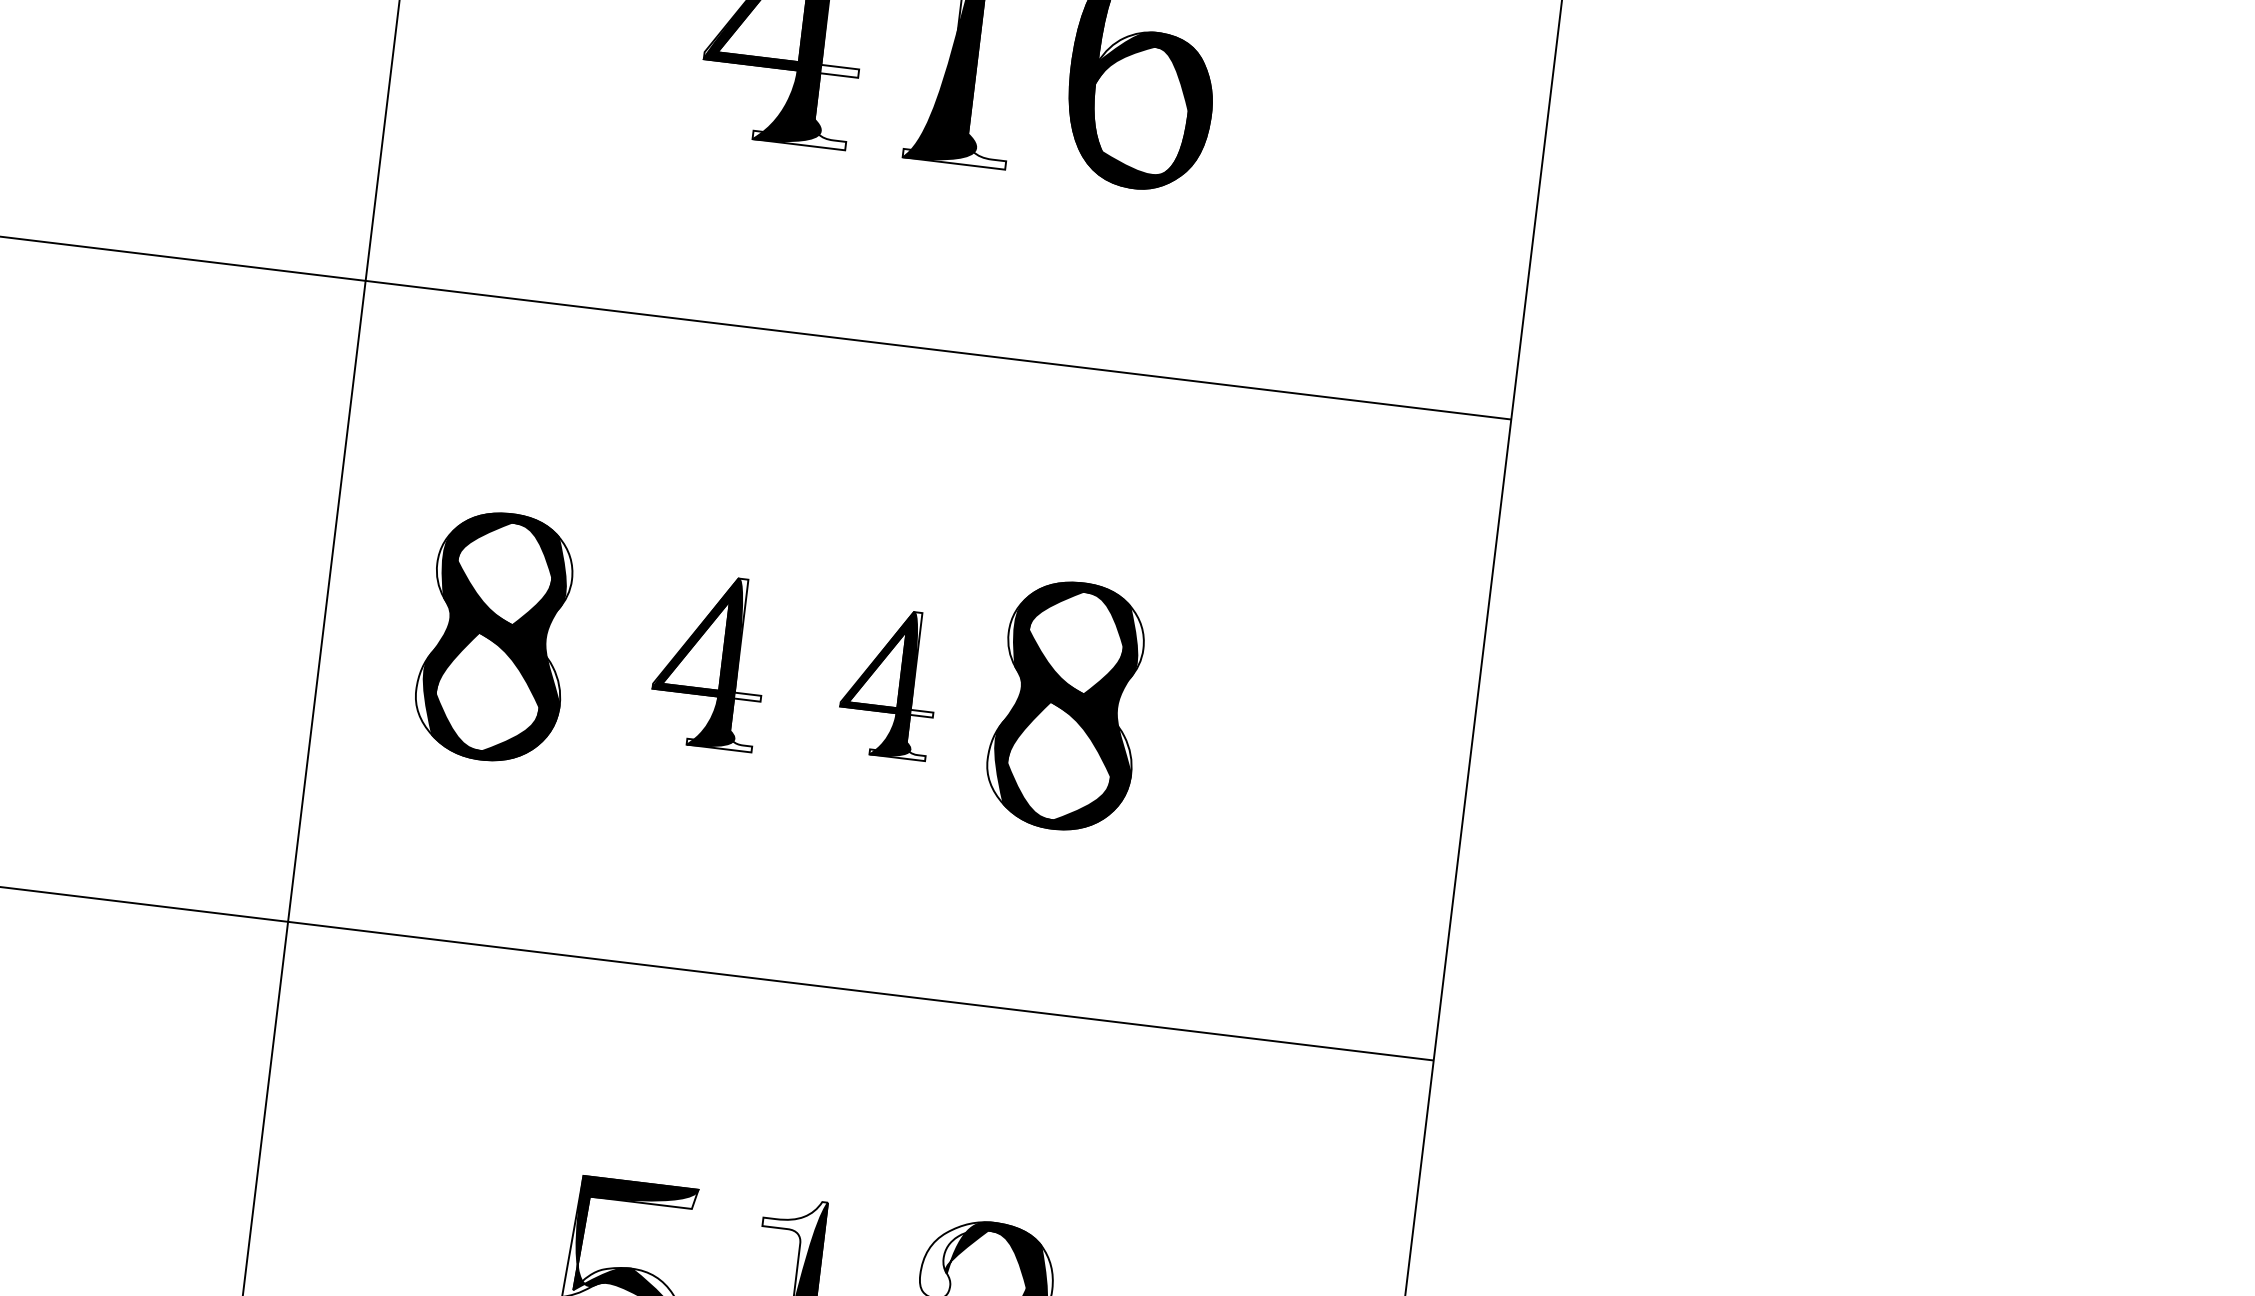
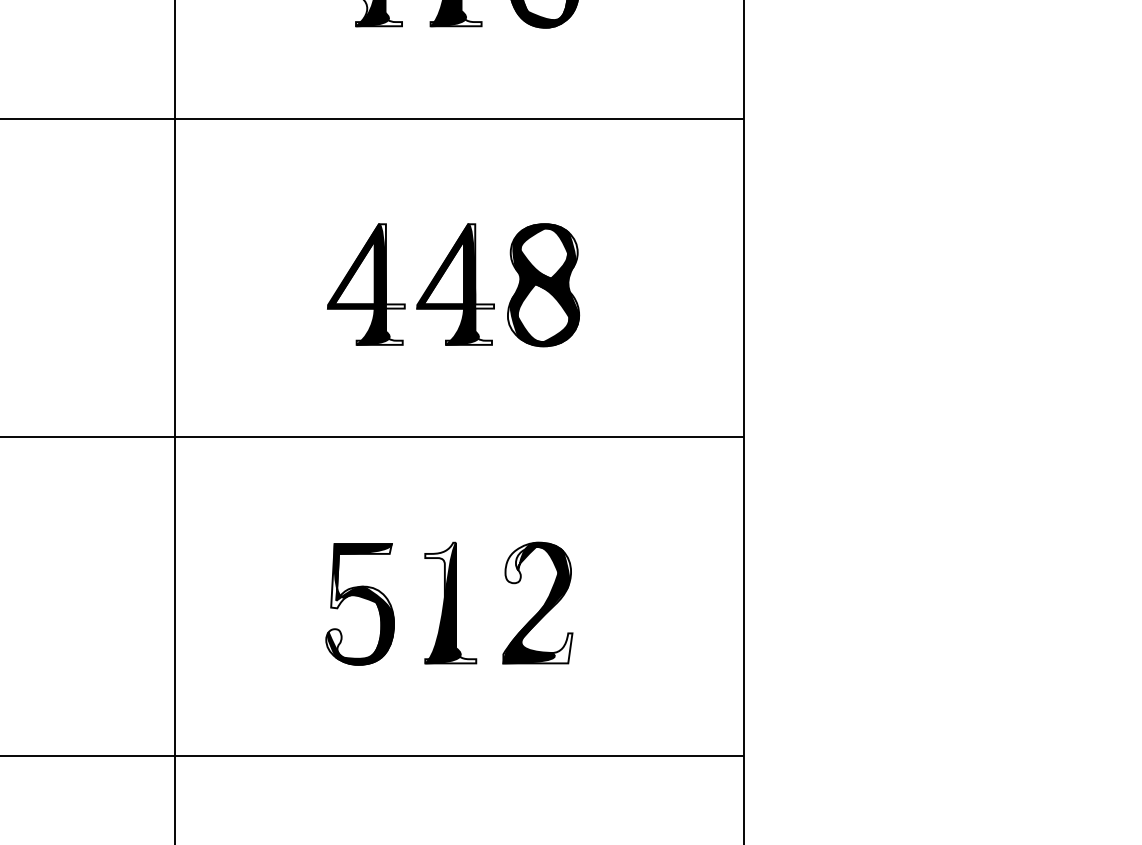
part: (495, 637) -> (259, 285), removed
part: (710, 661) -> (366, 284), size x1.43
part: (889, 682) -> (455, 284), size x1.67

